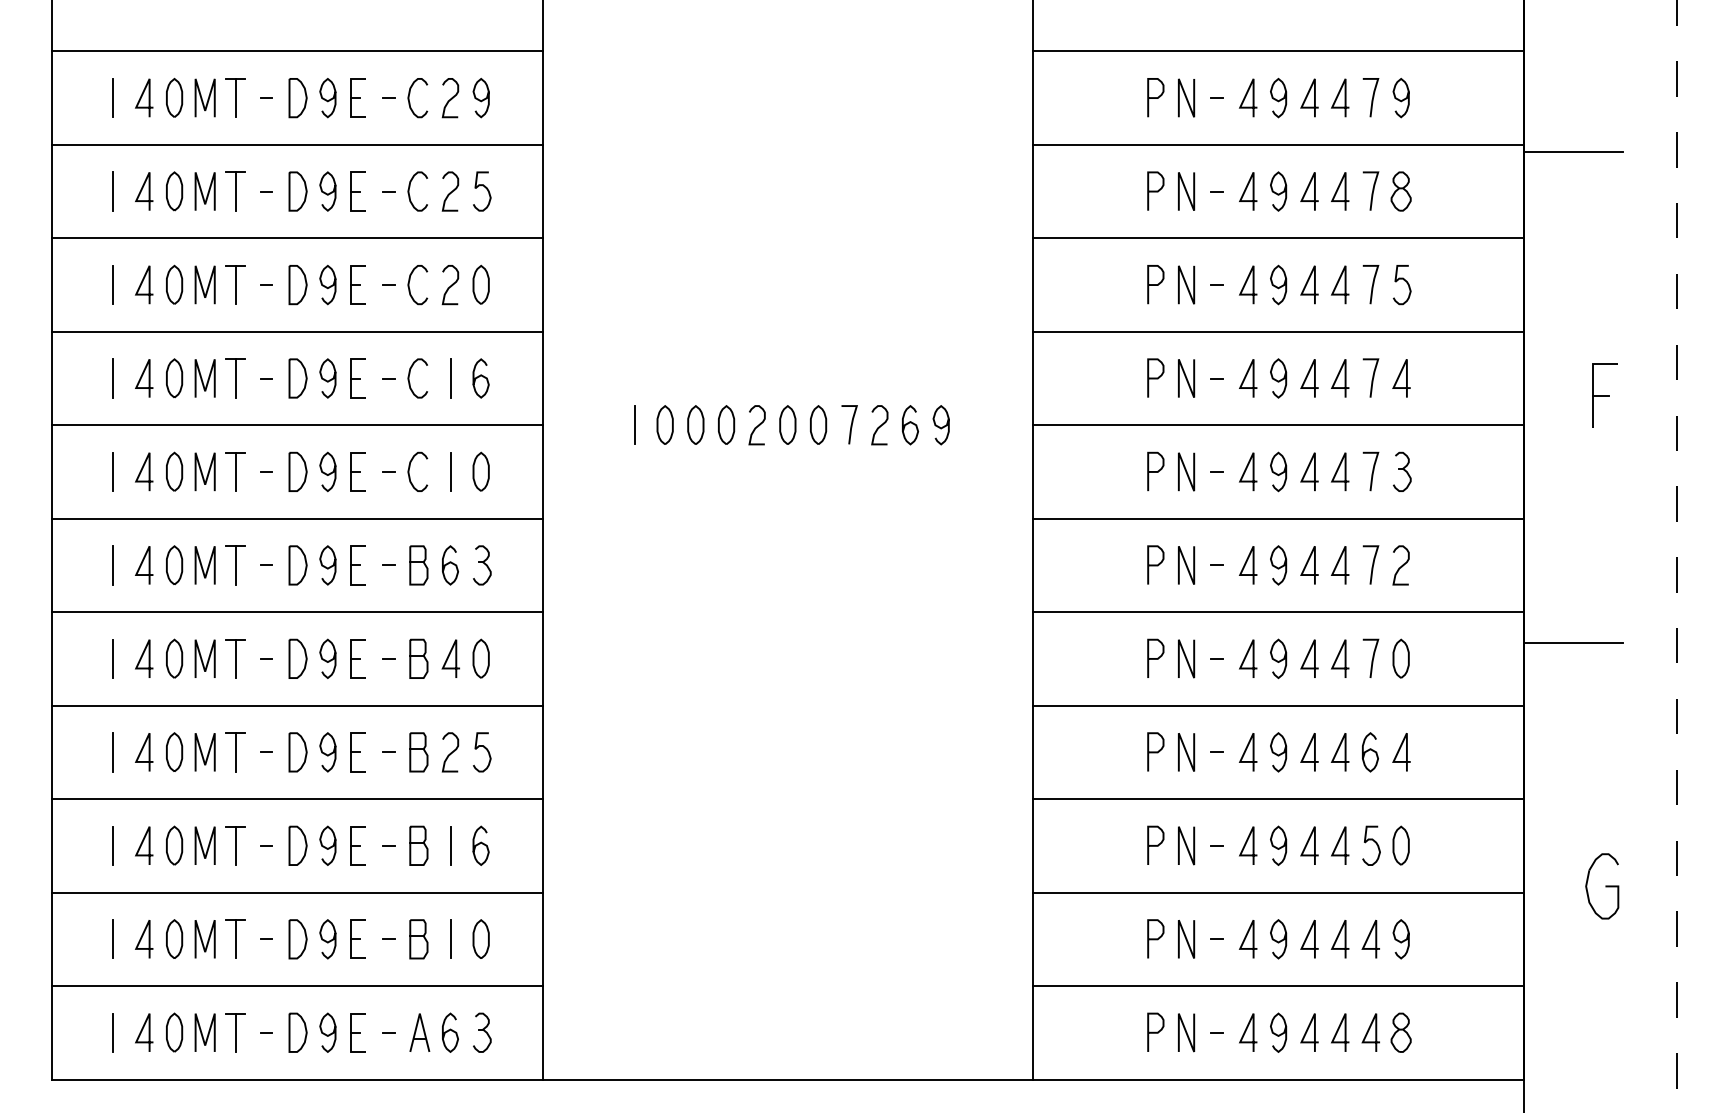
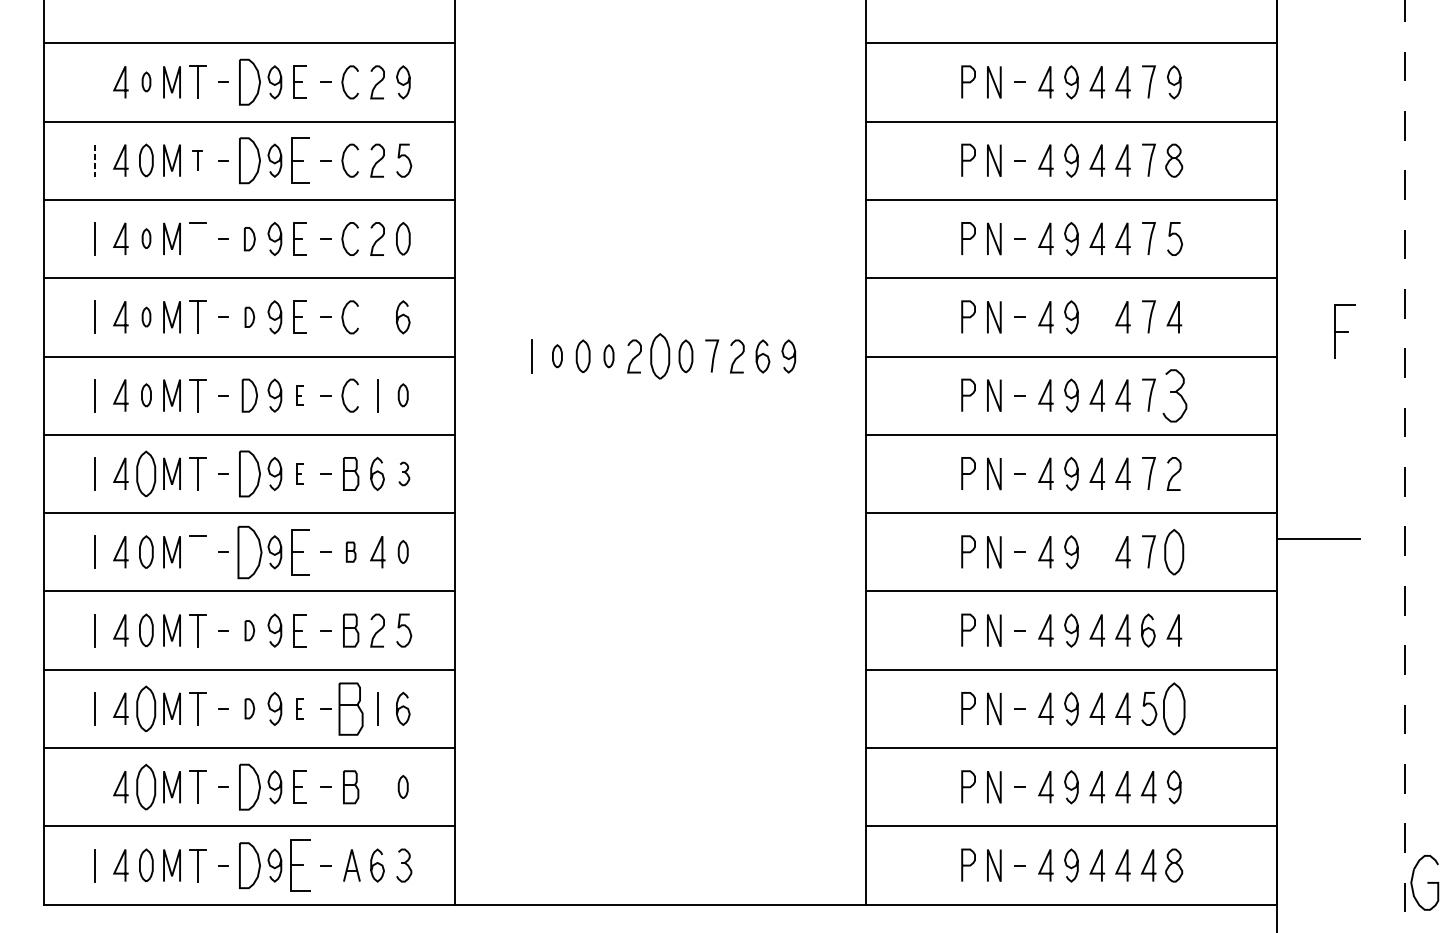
line: (113, 97) -> (95, 81), removed
part: (174, 97) -> (146, 81), size x0.6
part: (297, 98) -> (249, 82), size x1.4
line: (1573, 152) -> (1318, 127), removed
part: (235, 191) -> (197, 160), size x0.6
part: (297, 191) -> (249, 160), size x1.4
part: (357, 191) -> (299, 160), size x1.4
line: (113, 192) -> (95, 161), solid -> dashed
part: (174, 284) -> (146, 238), size x0.6
line: (235, 284) -> (197, 238), removed
part: (297, 285) -> (249, 239), size x0.7
line: (1307, 377) -> (1095, 316), removed
part: (174, 378) -> (146, 317), size x0.6
part: (297, 378) -> (249, 317), size x0.6
line: (450, 378) -> (377, 317), removed
part: (664, 424) -> (556, 355), size x0.7
part: (726, 424) -> (608, 355), size x0.7
part: (787, 424) -> (659, 355), size x1.4
part: (174, 471) -> (146, 395), size x0.7
part: (357, 471) -> (299, 395), size x0.6
part: (480, 471) -> (402, 395), size x0.7
part: (1402, 471) -> (1175, 395), size x1.6
part: (174, 564) -> (146, 473), size x1.4
part: (297, 565) -> (249, 474), size x1.4
part: (357, 565) -> (299, 474), size x0.6
part: (482, 565) -> (404, 474), size x0.7
line: (235, 658) -> (197, 551), removed
part: (297, 658) -> (249, 551), size x1.6
part: (357, 658) -> (299, 551), size x1.4
part: (418, 658) -> (350, 551), size x0.6
part: (480, 658) -> (402, 551), size x0.7
line: (1307, 658) -> (1095, 551), removed
part: (1400, 658) -> (1173, 551), size x1.4
part: (297, 752) -> (249, 630), size x0.6
part: (174, 845) -> (146, 708), size x1.4
part: (297, 845) -> (249, 708), size x0.6
part: (357, 845) -> (299, 708), size x0.6
part: (418, 845) -> (350, 708), size x1.6
part: (1400, 845) -> (1173, 708), size x1.6
part: (1602, 886) -> (1424, 882), moved
part: (174, 938) -> (146, 786), size x1.4
part: (480, 938) -> (402, 786), size x0.7
line: (113, 939) -> (95, 787), removed
part: (297, 939) -> (249, 787), size x1.4
line: (450, 939) -> (377, 787), removed
part: (297, 1032) -> (249, 865), size x1.4
part: (357, 1032) -> (299, 865), size x1.6

